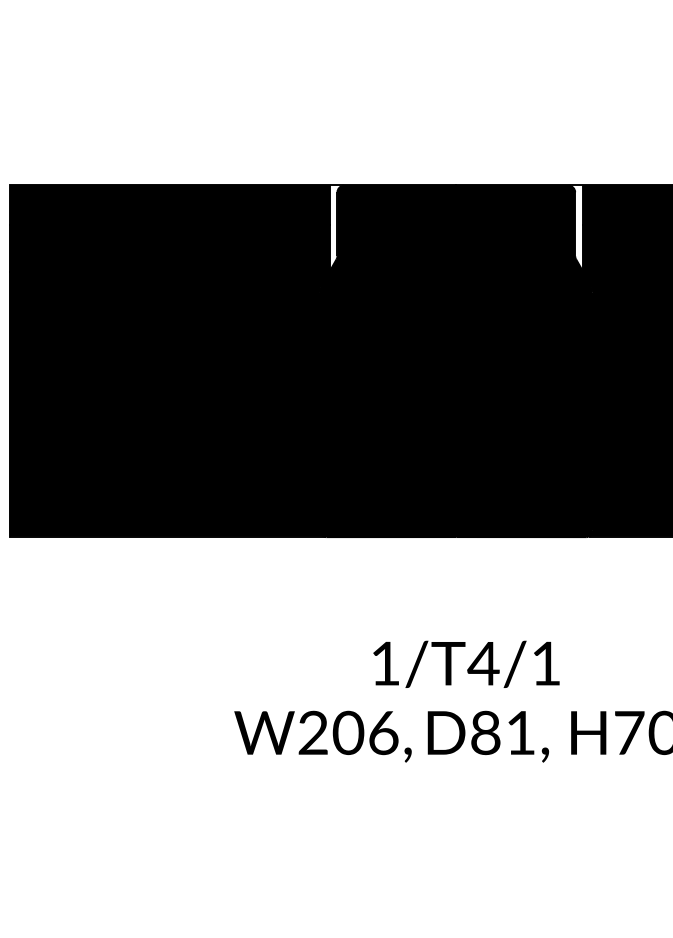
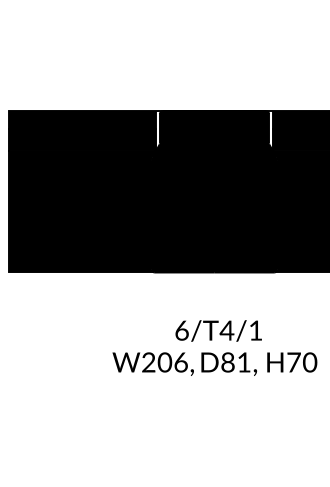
text: (384, 663) -> (181, 330), 1/T4/1 -> 6/T4/1

